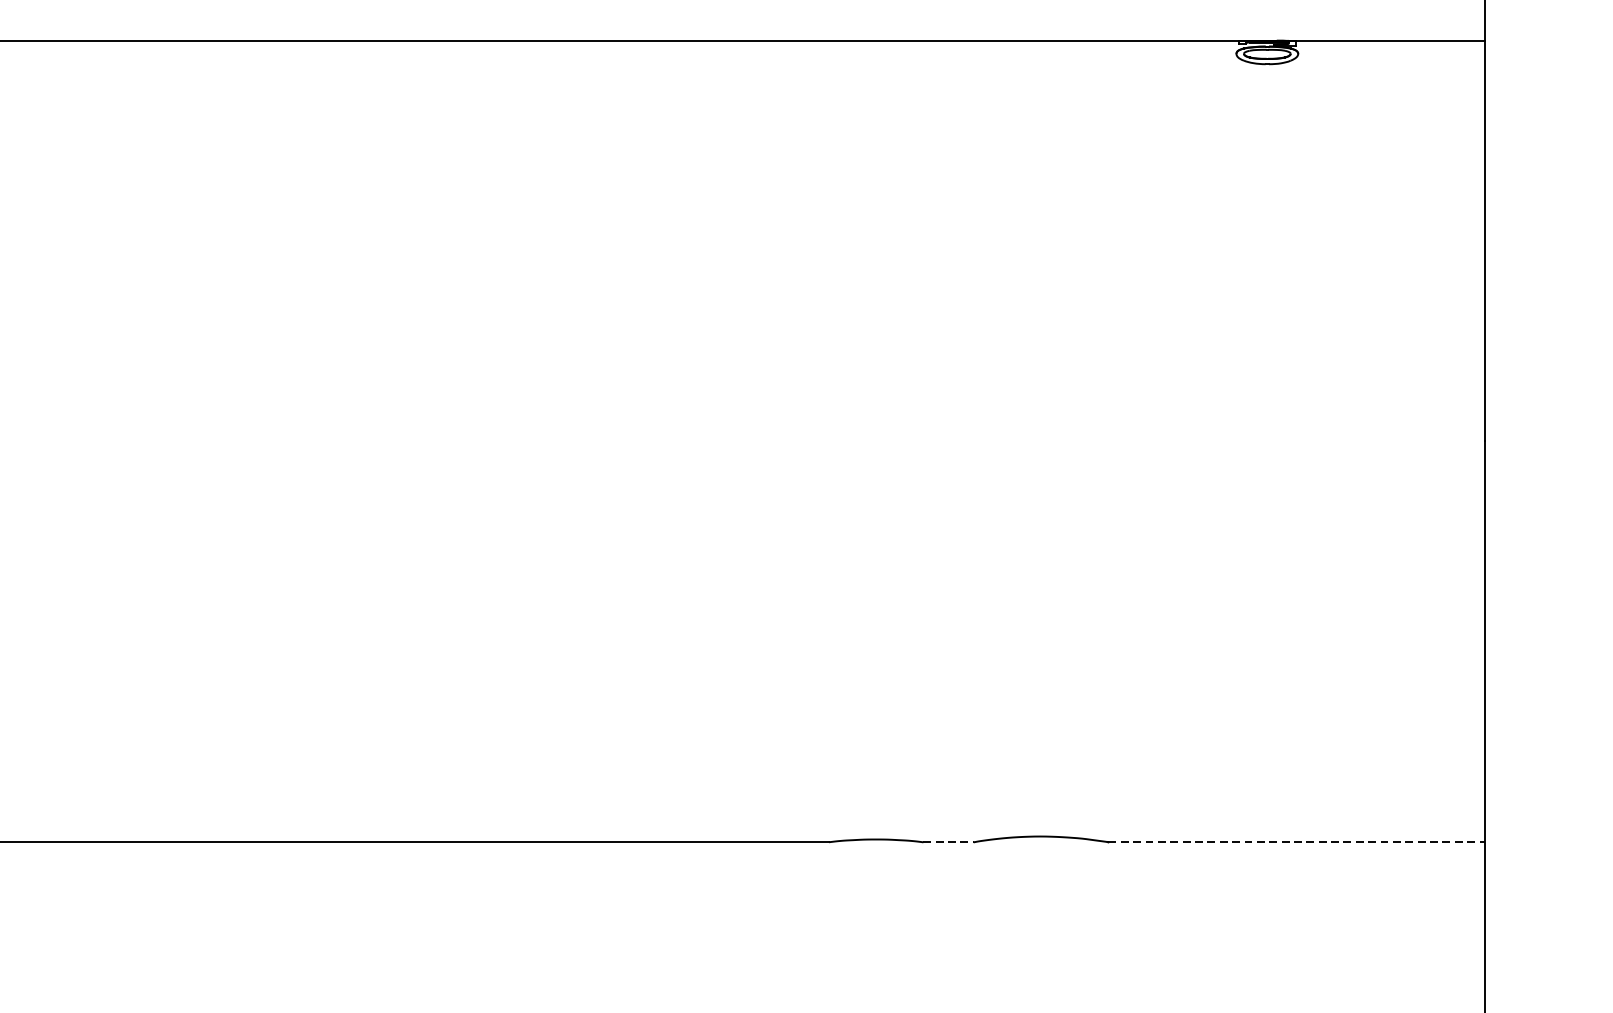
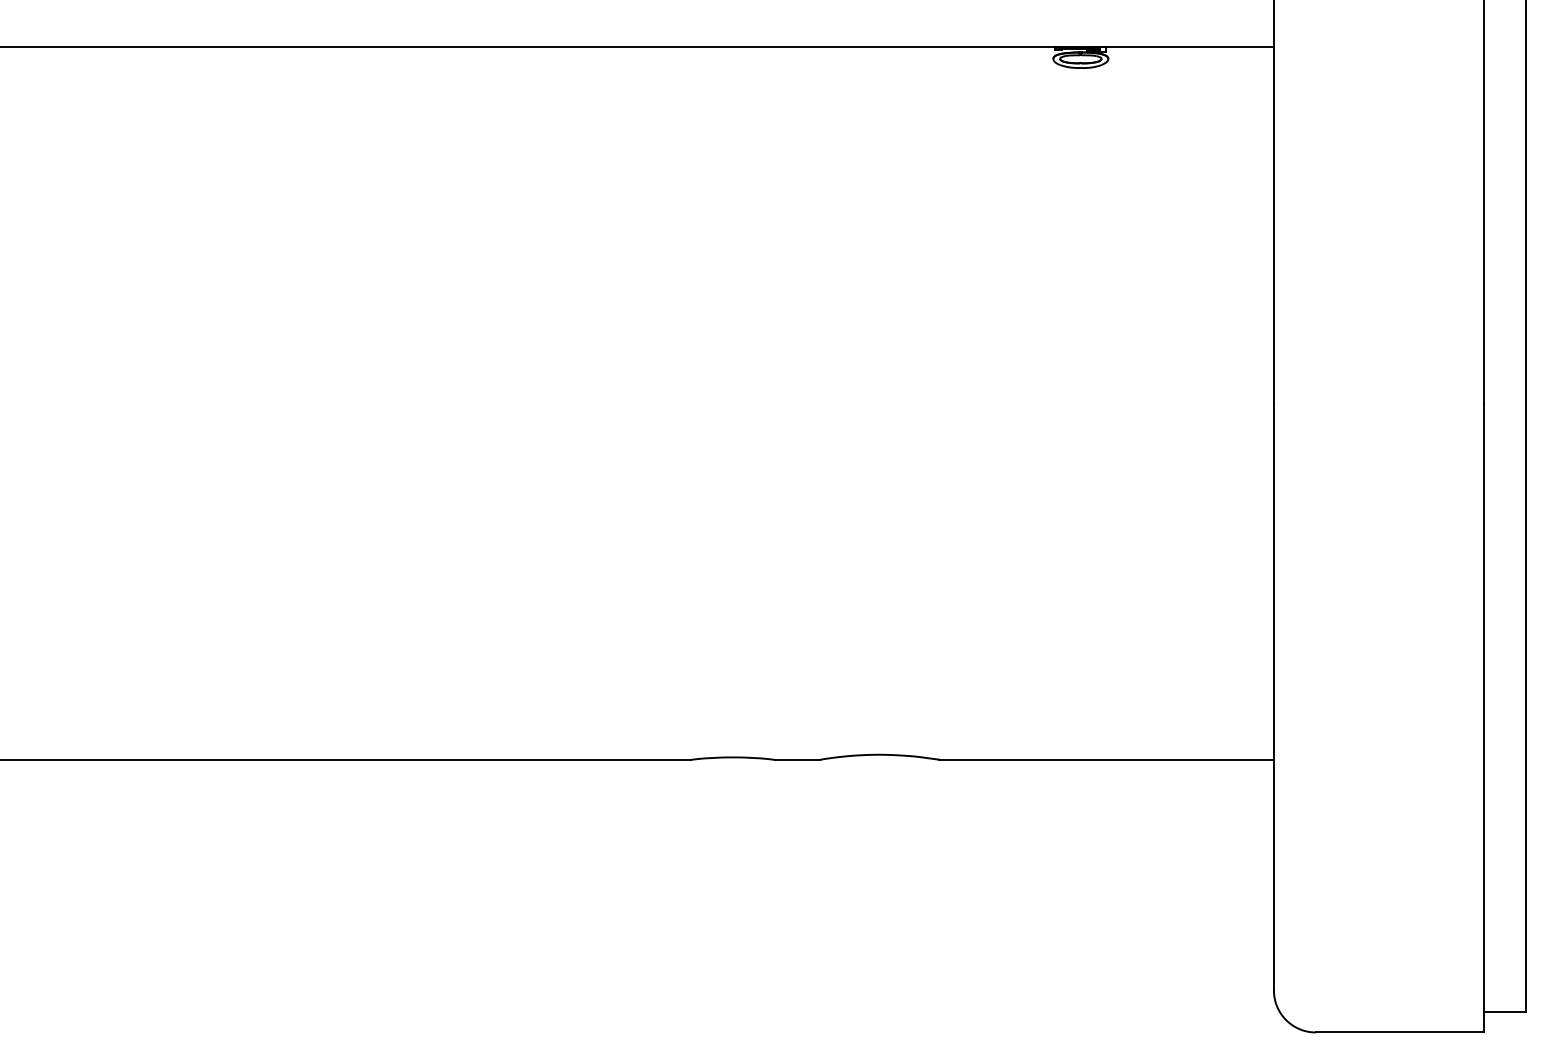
line: (948, 841) -> (797, 759), dashed -> solid
line: (1297, 841) -> (1107, 759), dashed -> solid

